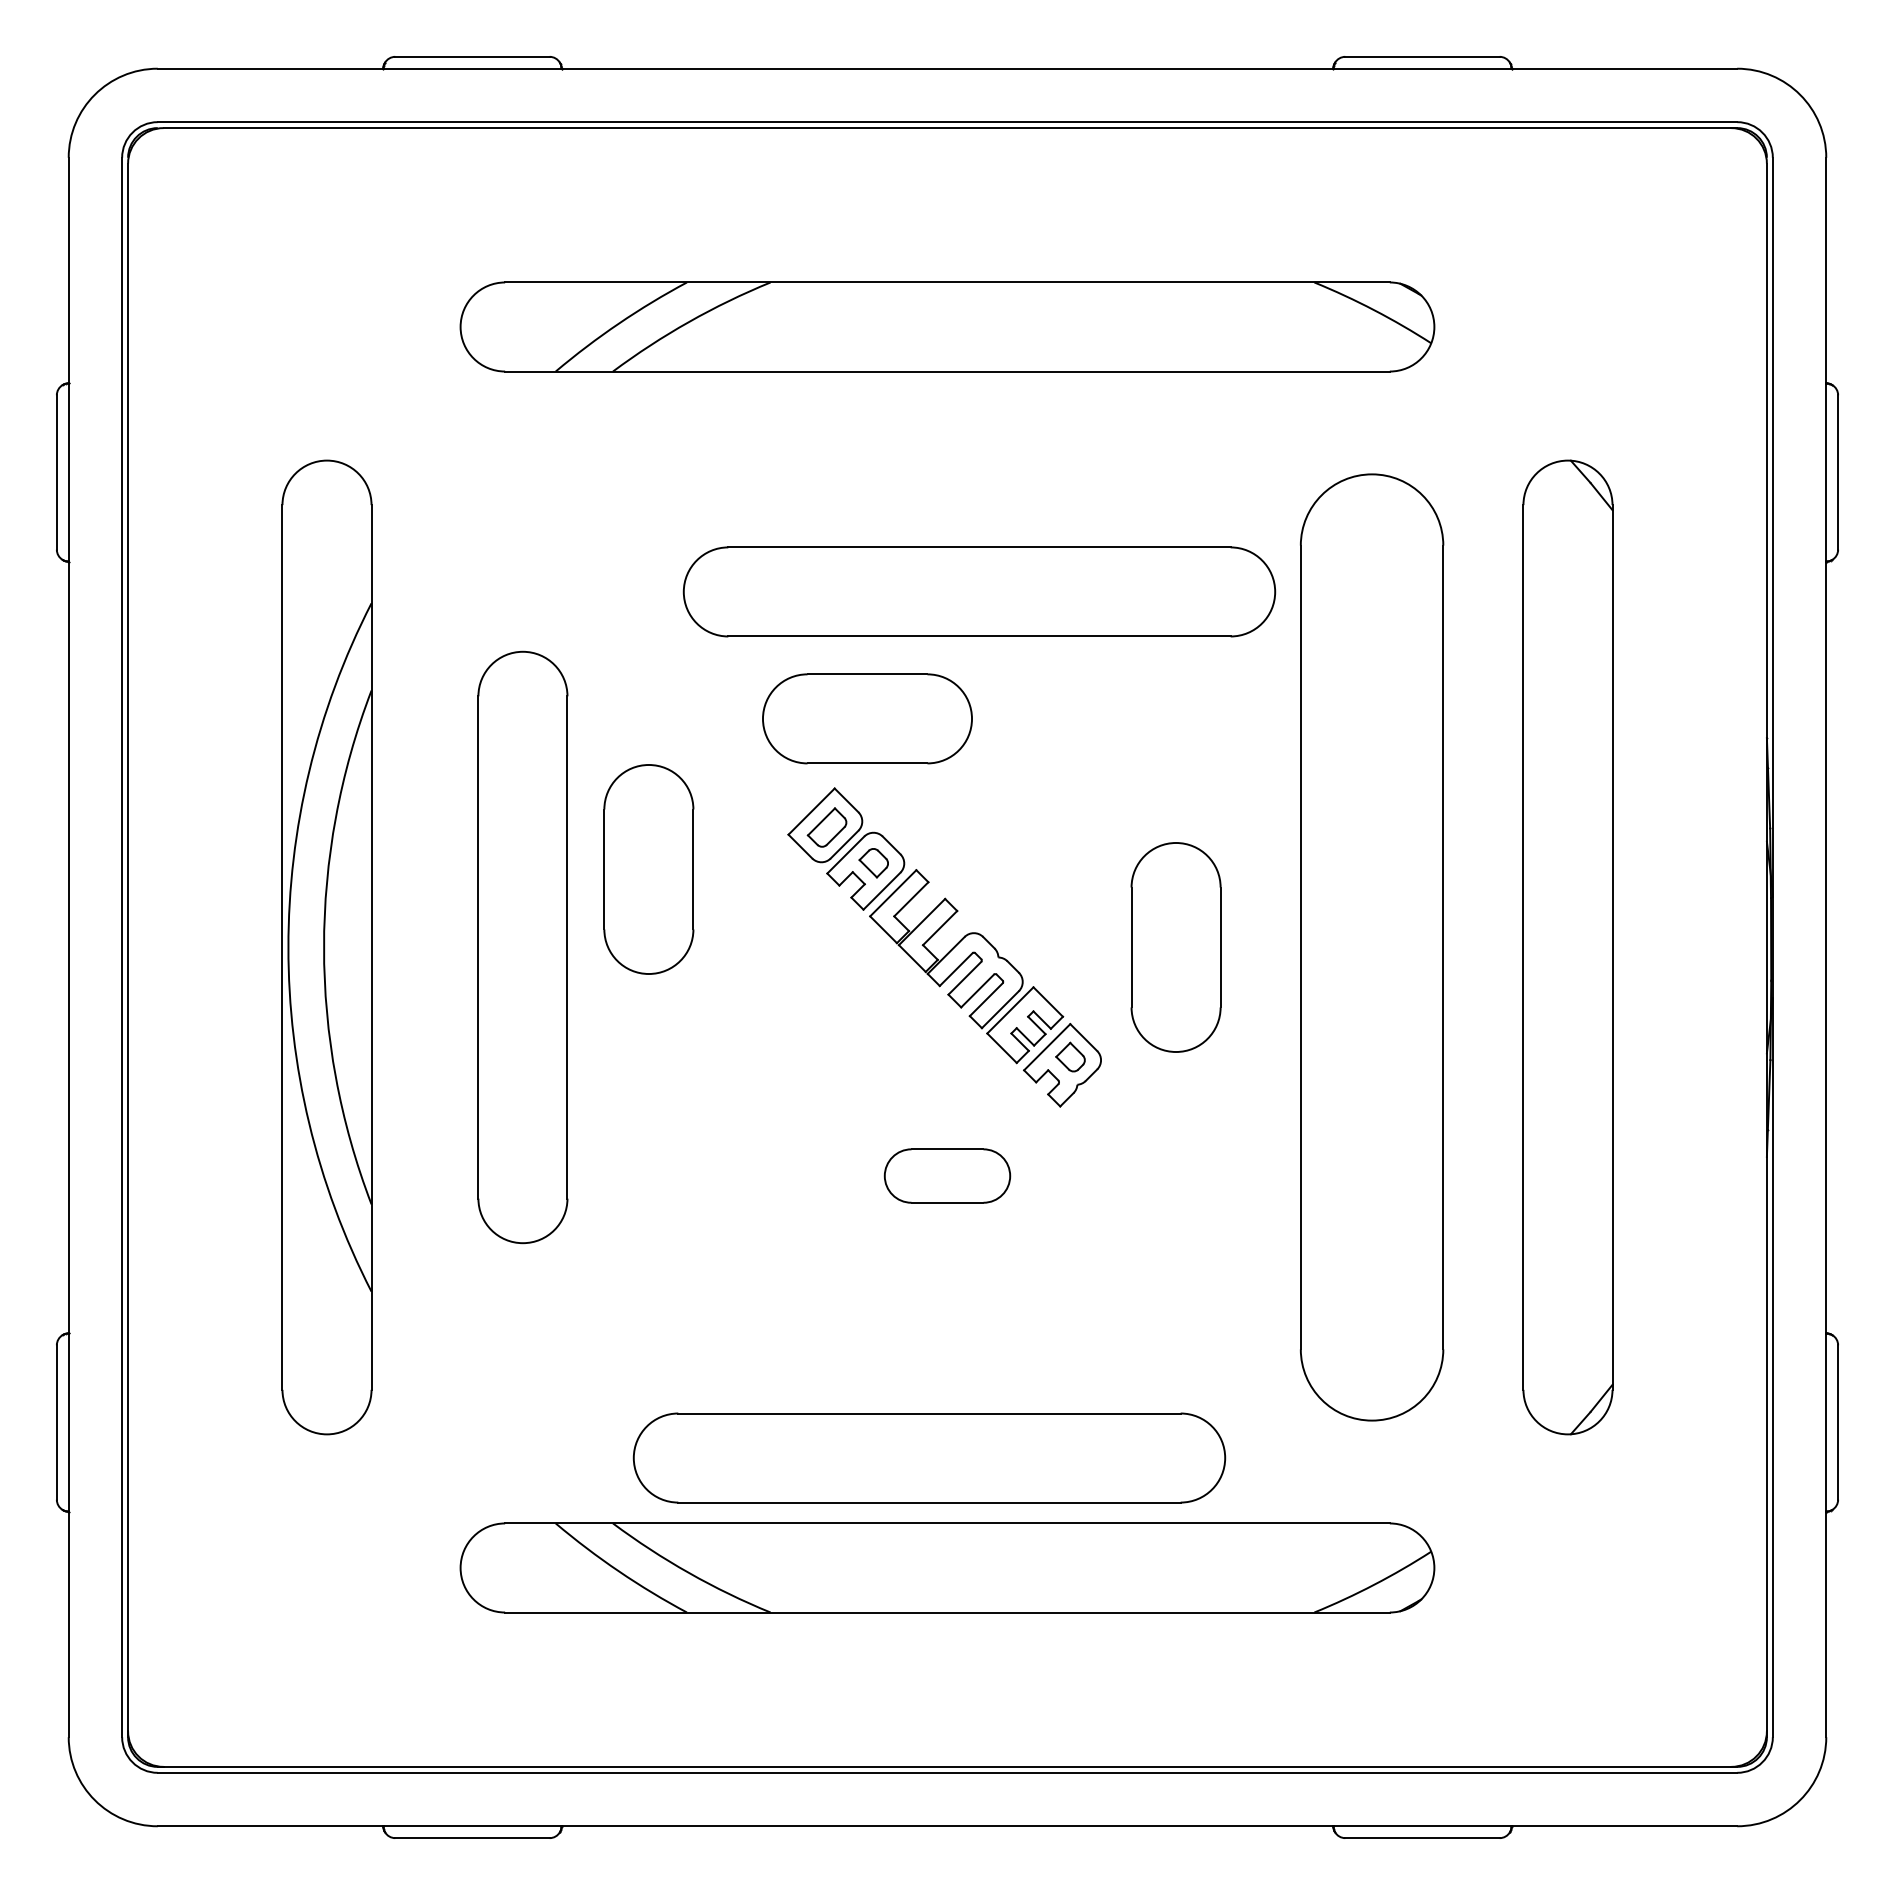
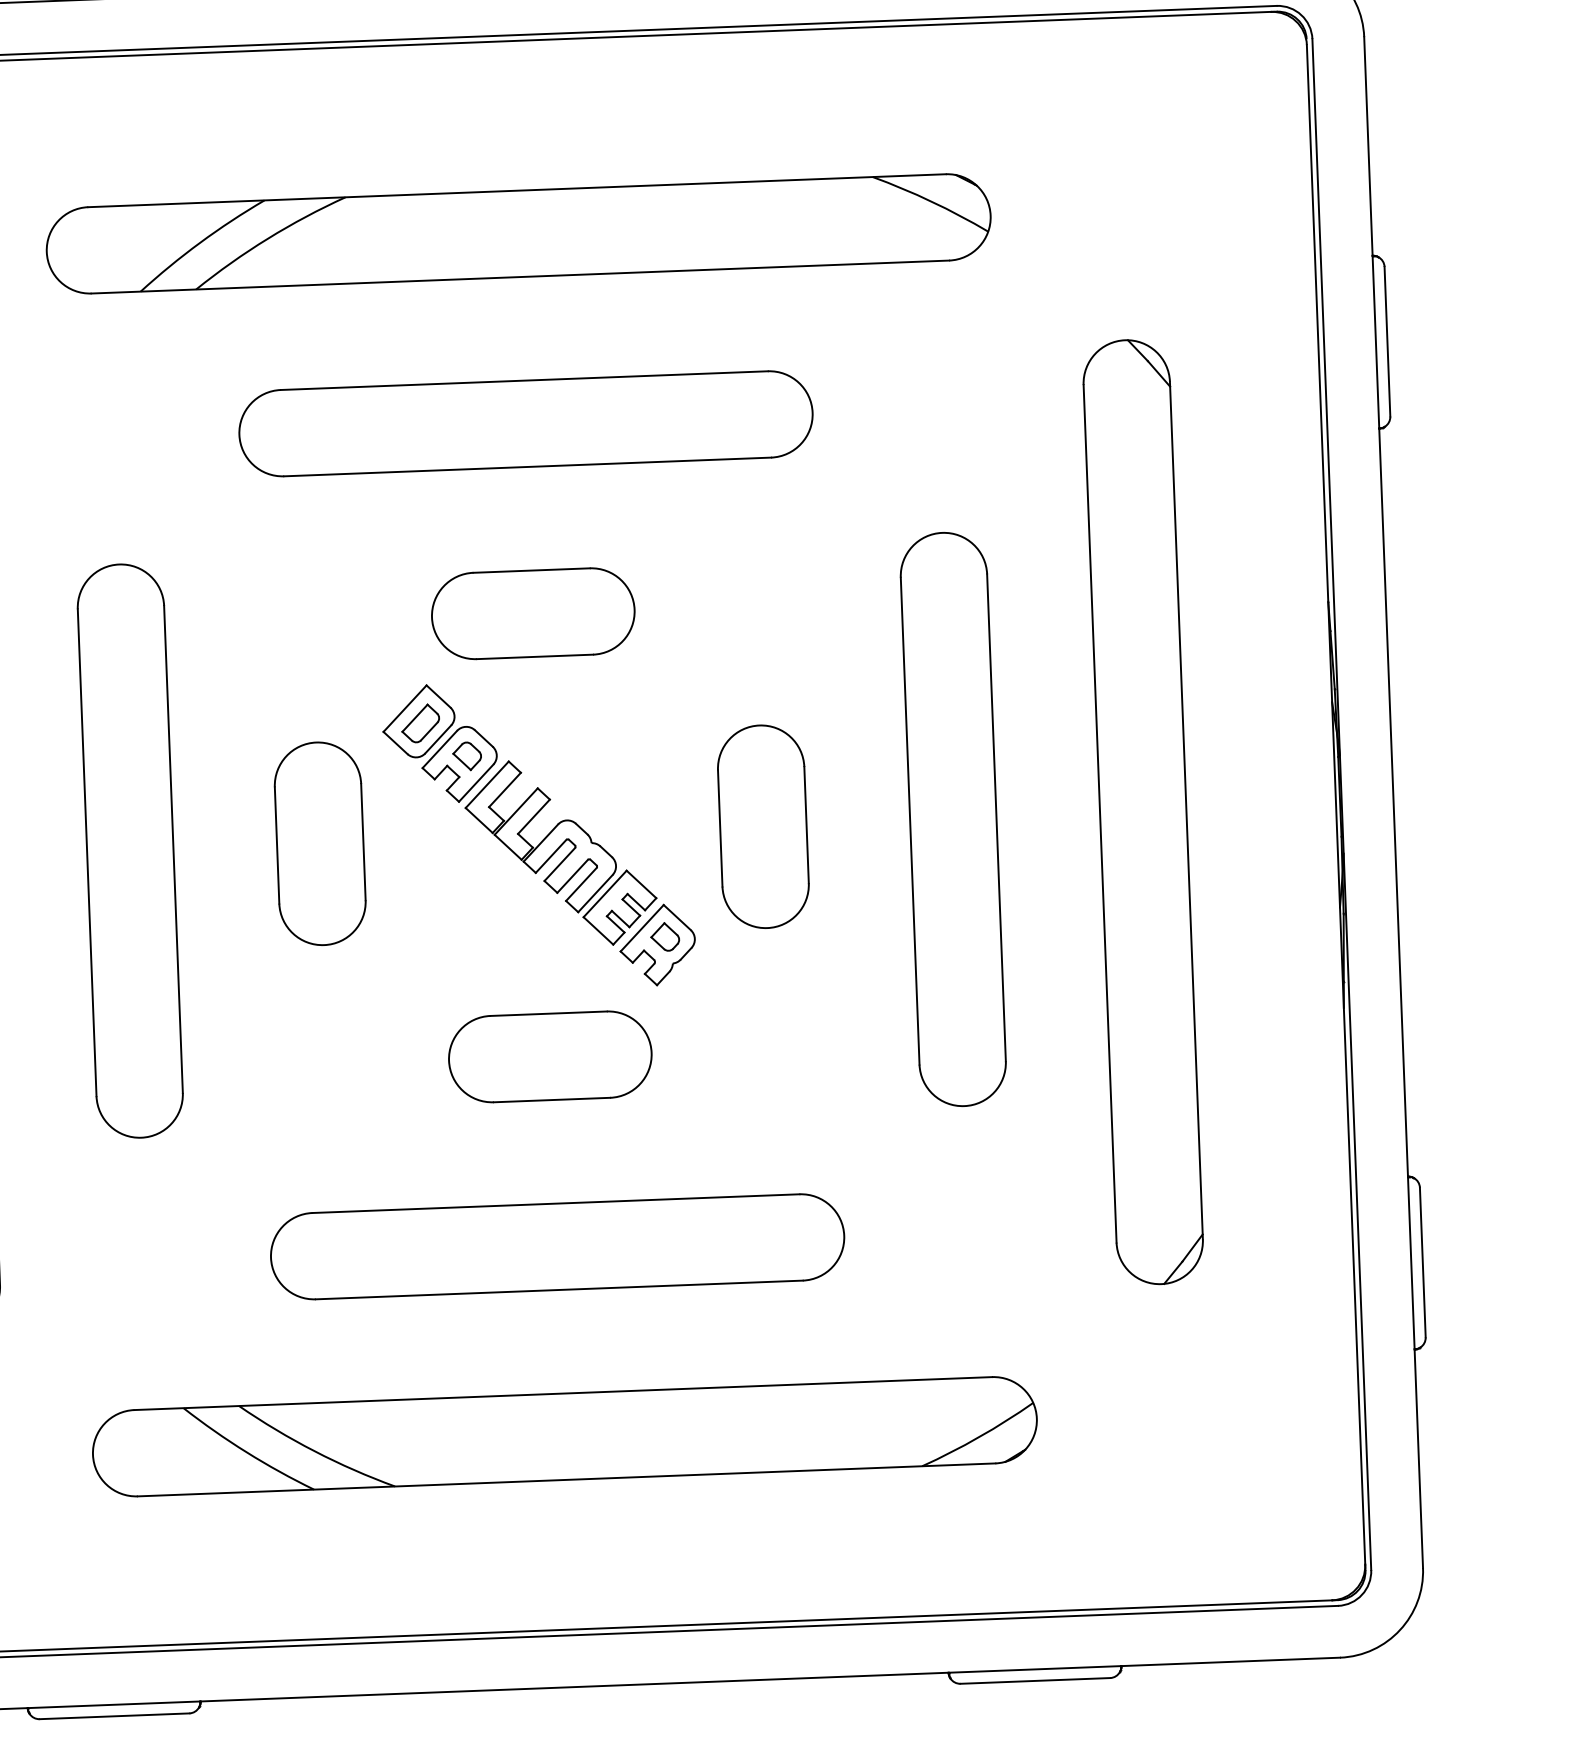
part: (979, 591) -> (526, 423), moved
part: (867, 718) -> (533, 613), moved
part: (648, 869) -> (319, 843), moved
part: (1371, 947) -> (952, 819), size x0.62
part: (947, 1175) -> (550, 1056), size x1.67
part: (929, 1457) -> (557, 1246), moved

